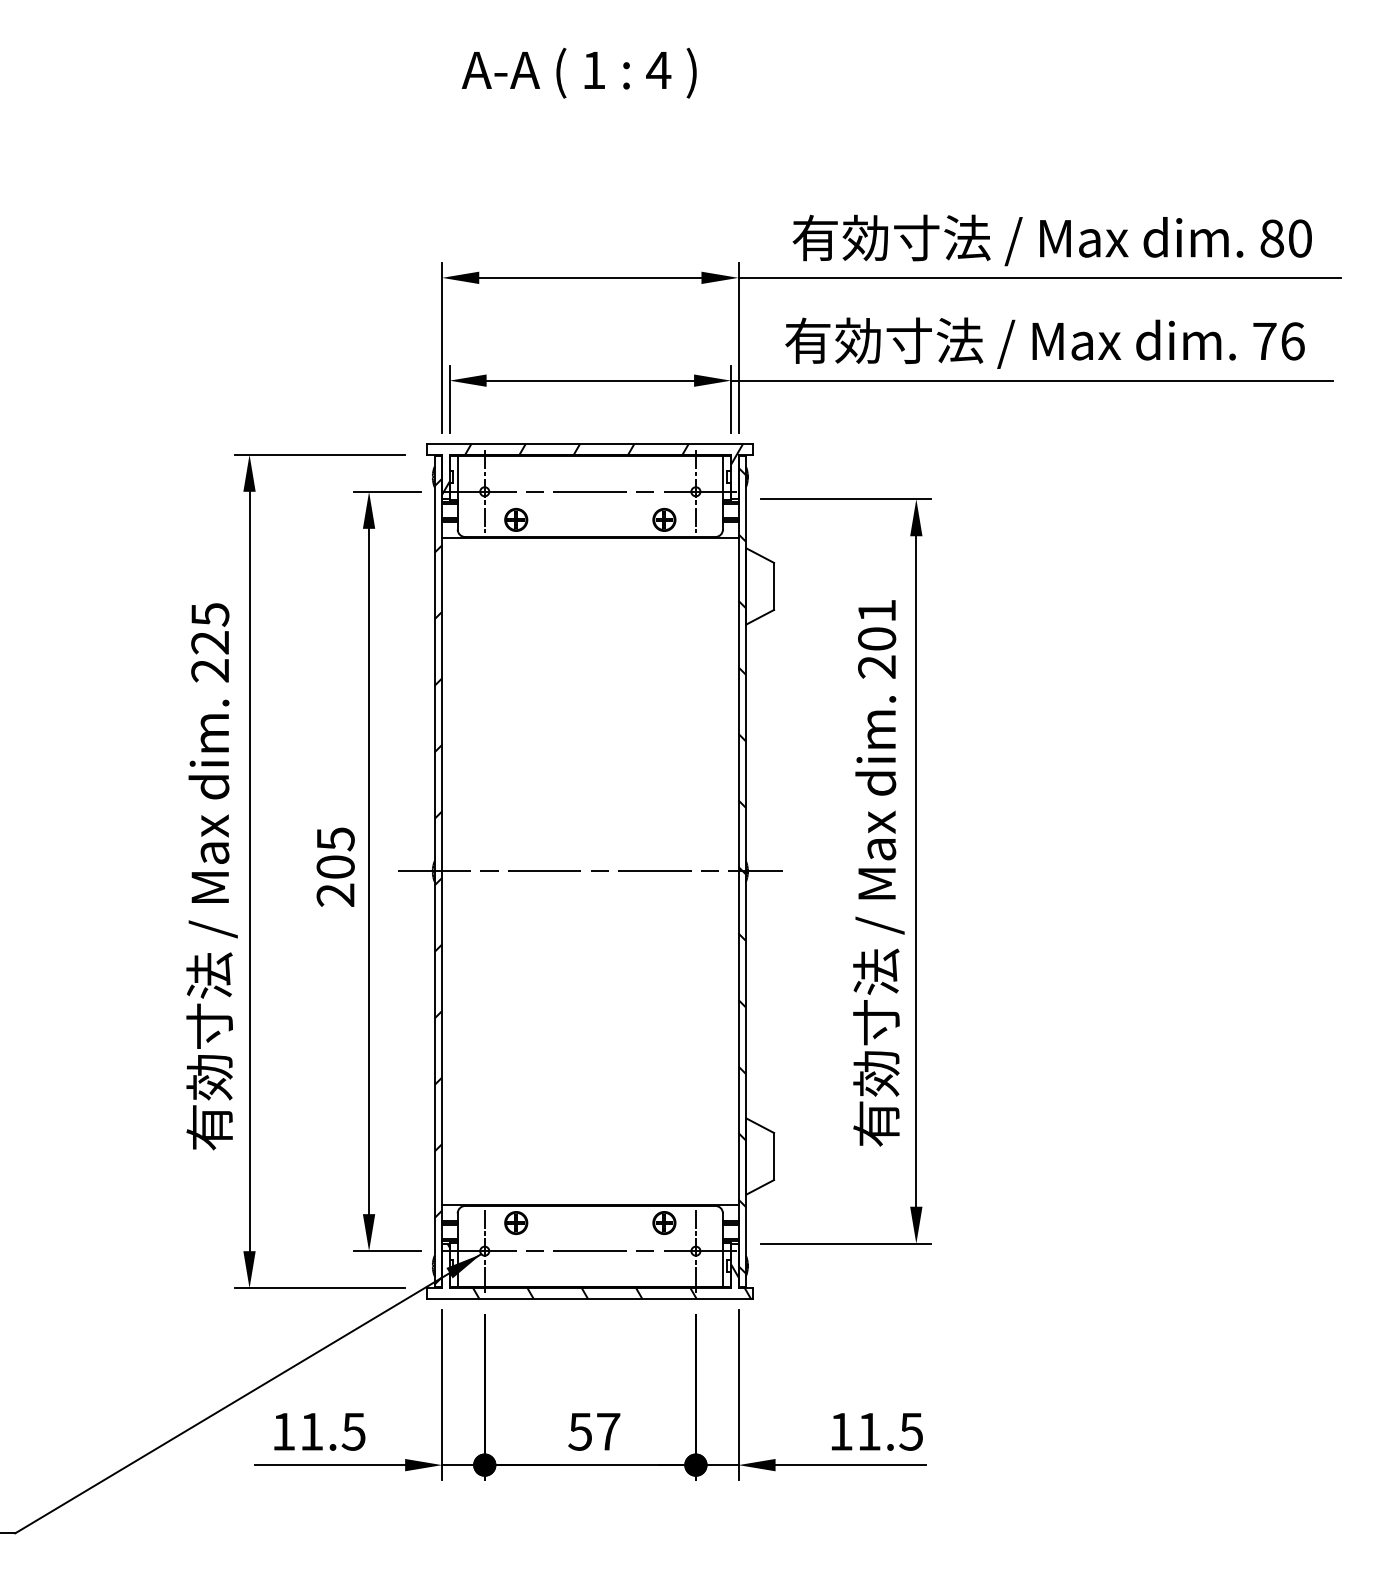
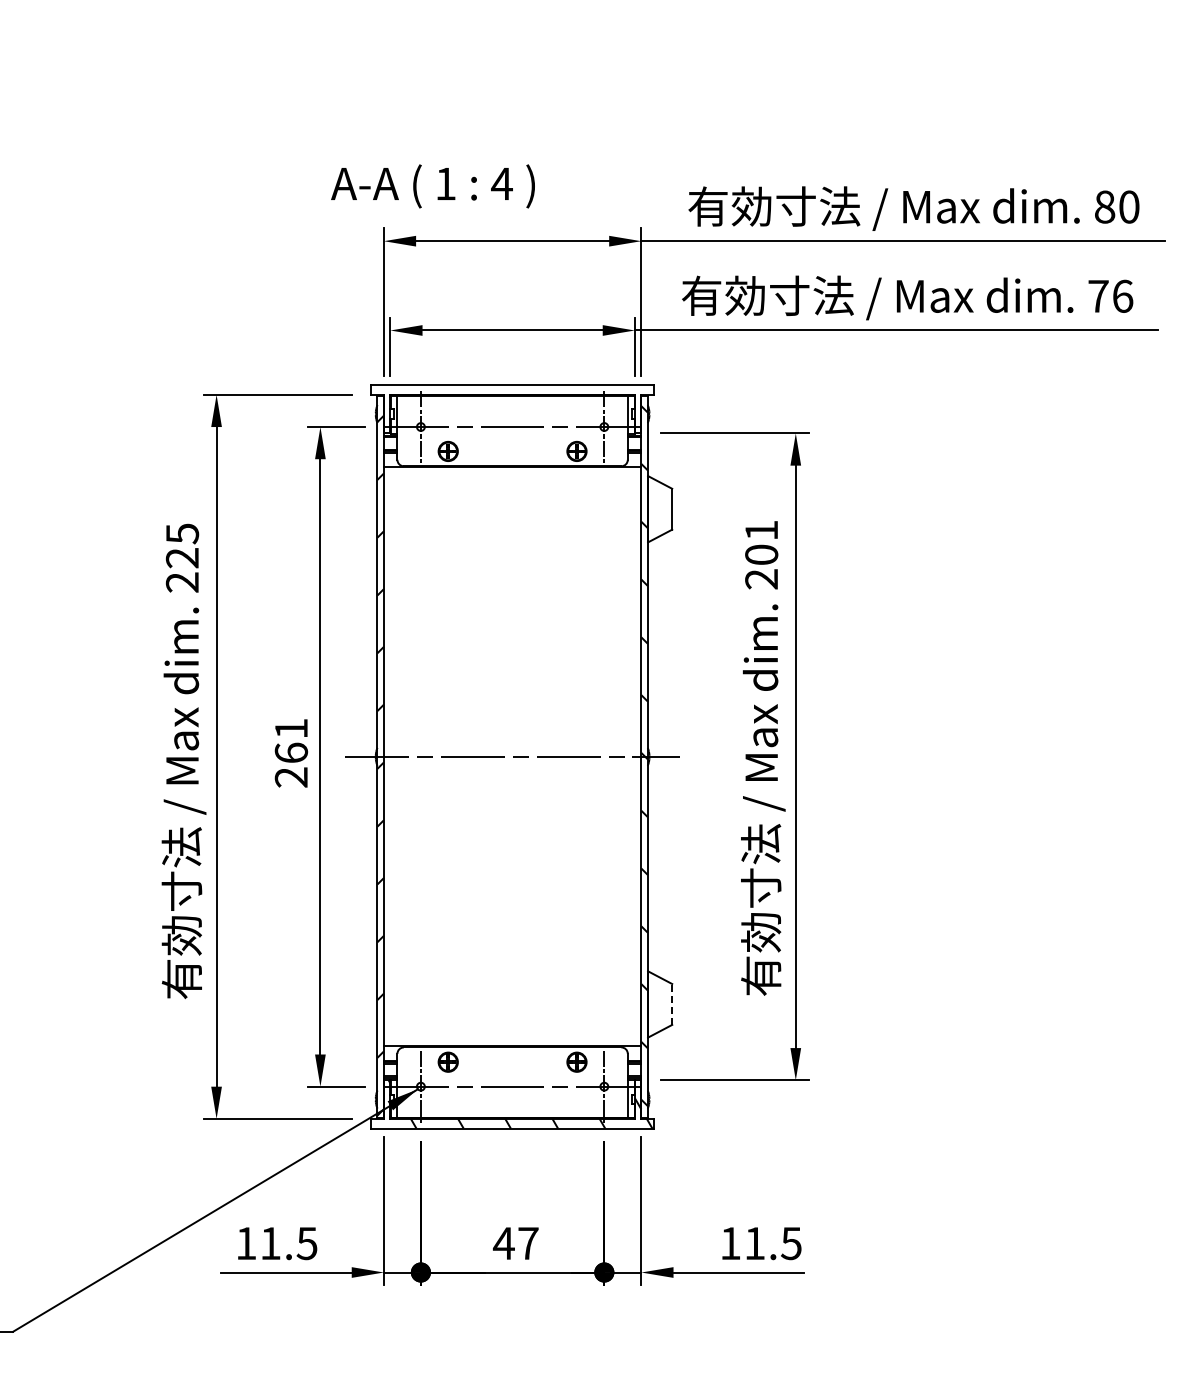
text: (578, 73) -> (432, 186), moved
hatch: (592, 469) -> (514, 407), removed
text: (335, 852) -> (291, 740), 205 -> 261
line: (774, 1155) -> (672, 1003), solid -> dashed
text: (579, 1431) -> (503, 1243), 57 -> 47

